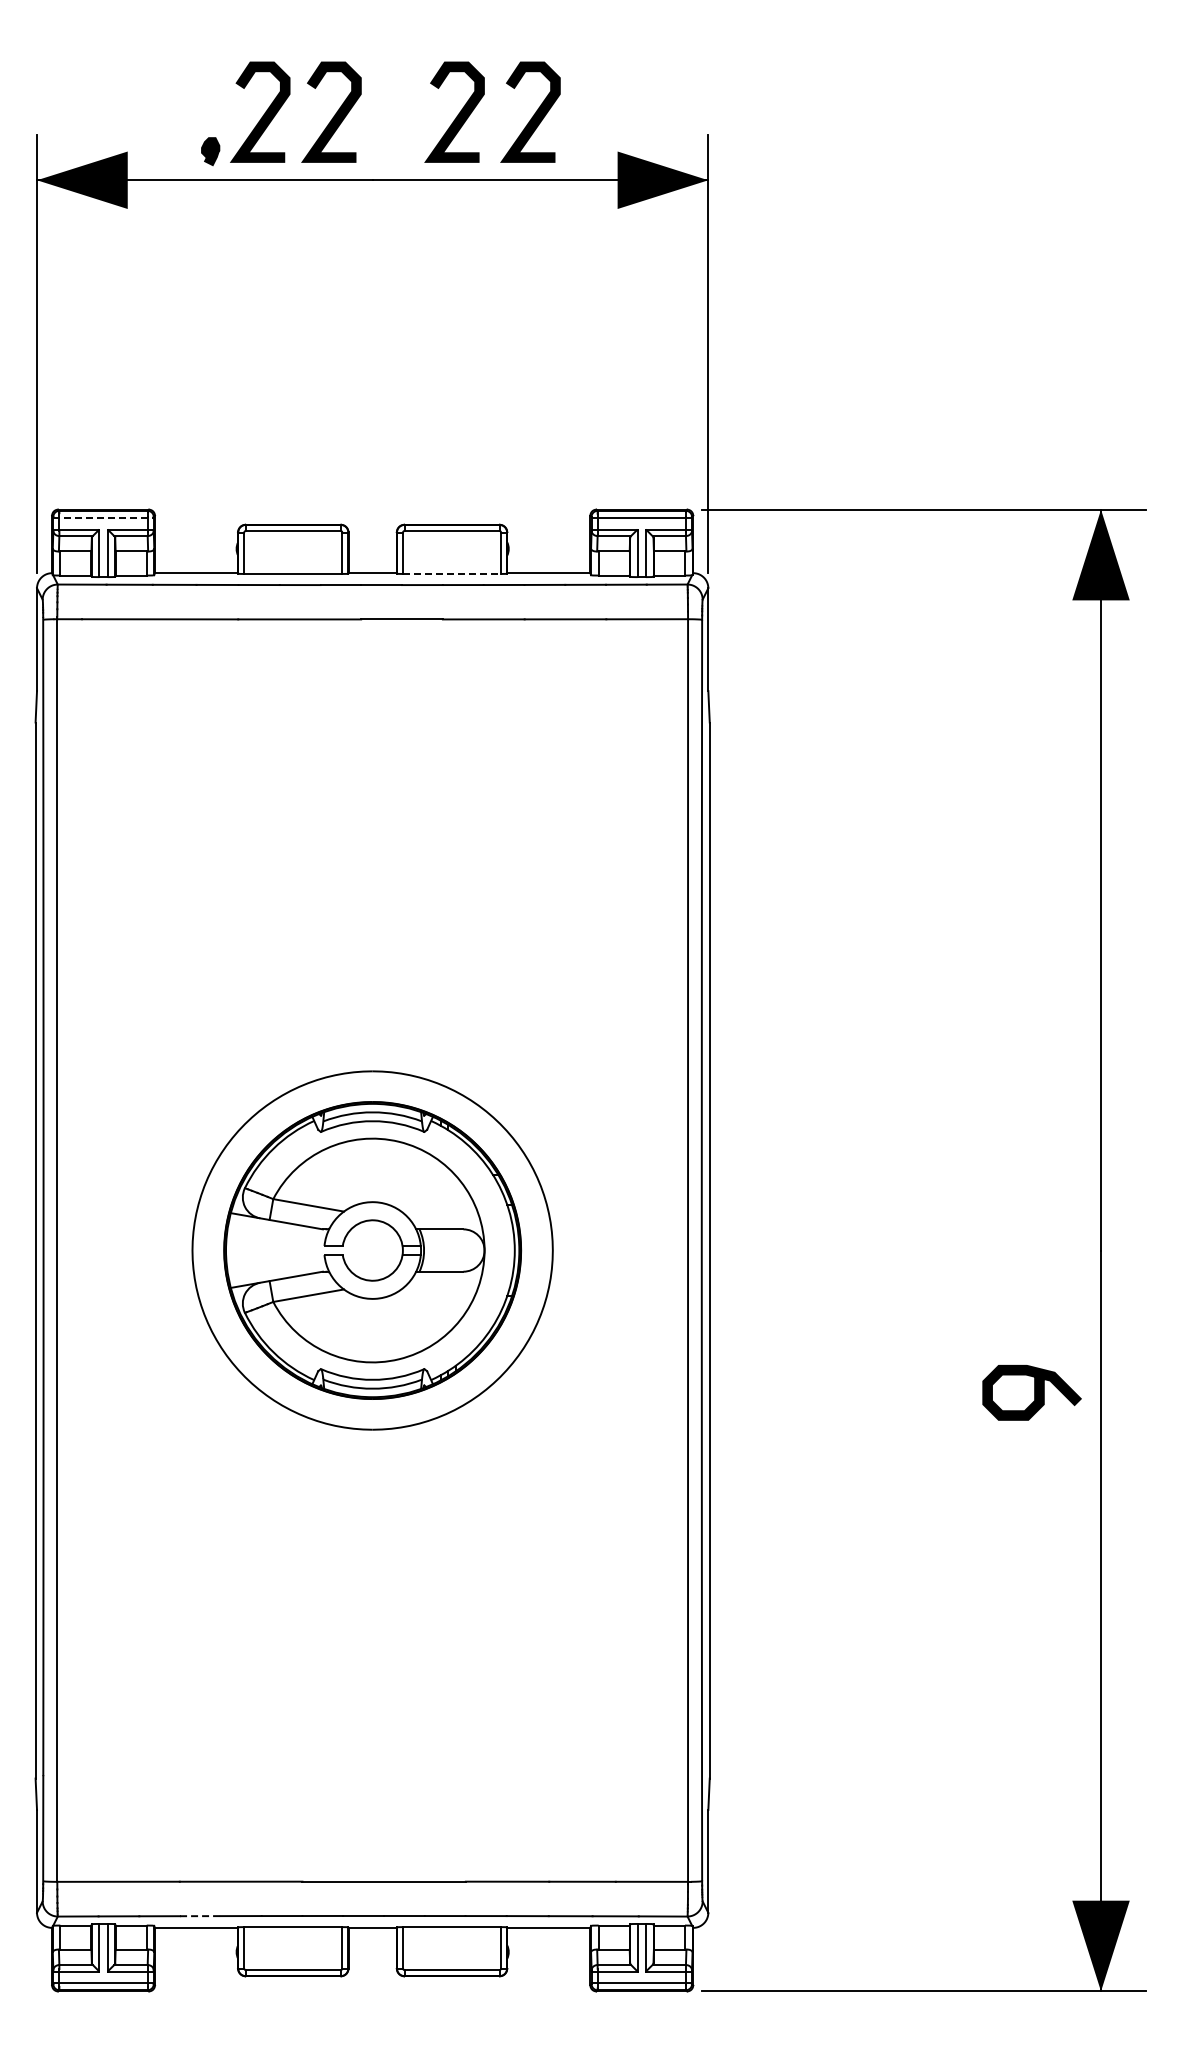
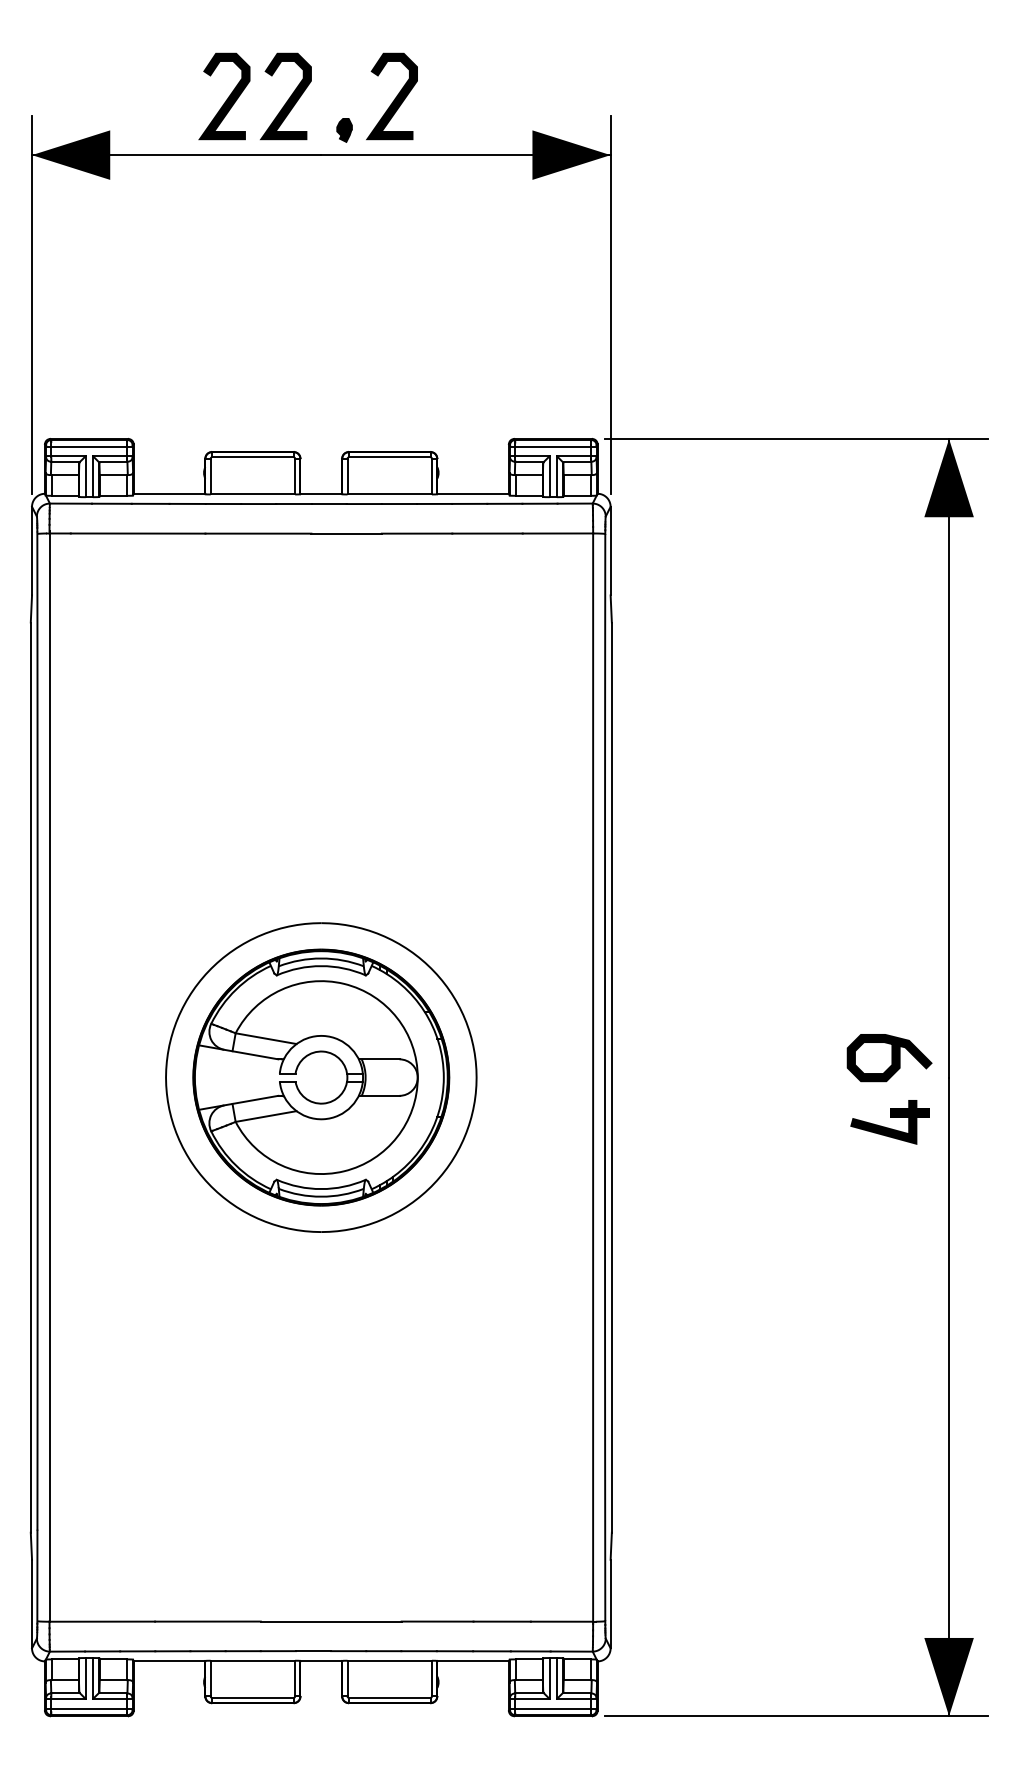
curve: (533, 114) -> (459, 98), removed
part: (210, 151) -> (344, 130), moved
line: (104, 518) -> (90, 446), dashed -> solid
line: (452, 573) -> (390, 494), dashed -> solid
part: (1031, 1302) -> (889, 1122), added
curve: (1034, 1392) -> (891, 1057), moved
line: (200, 1916) -> (172, 1651), dashed -> solid

